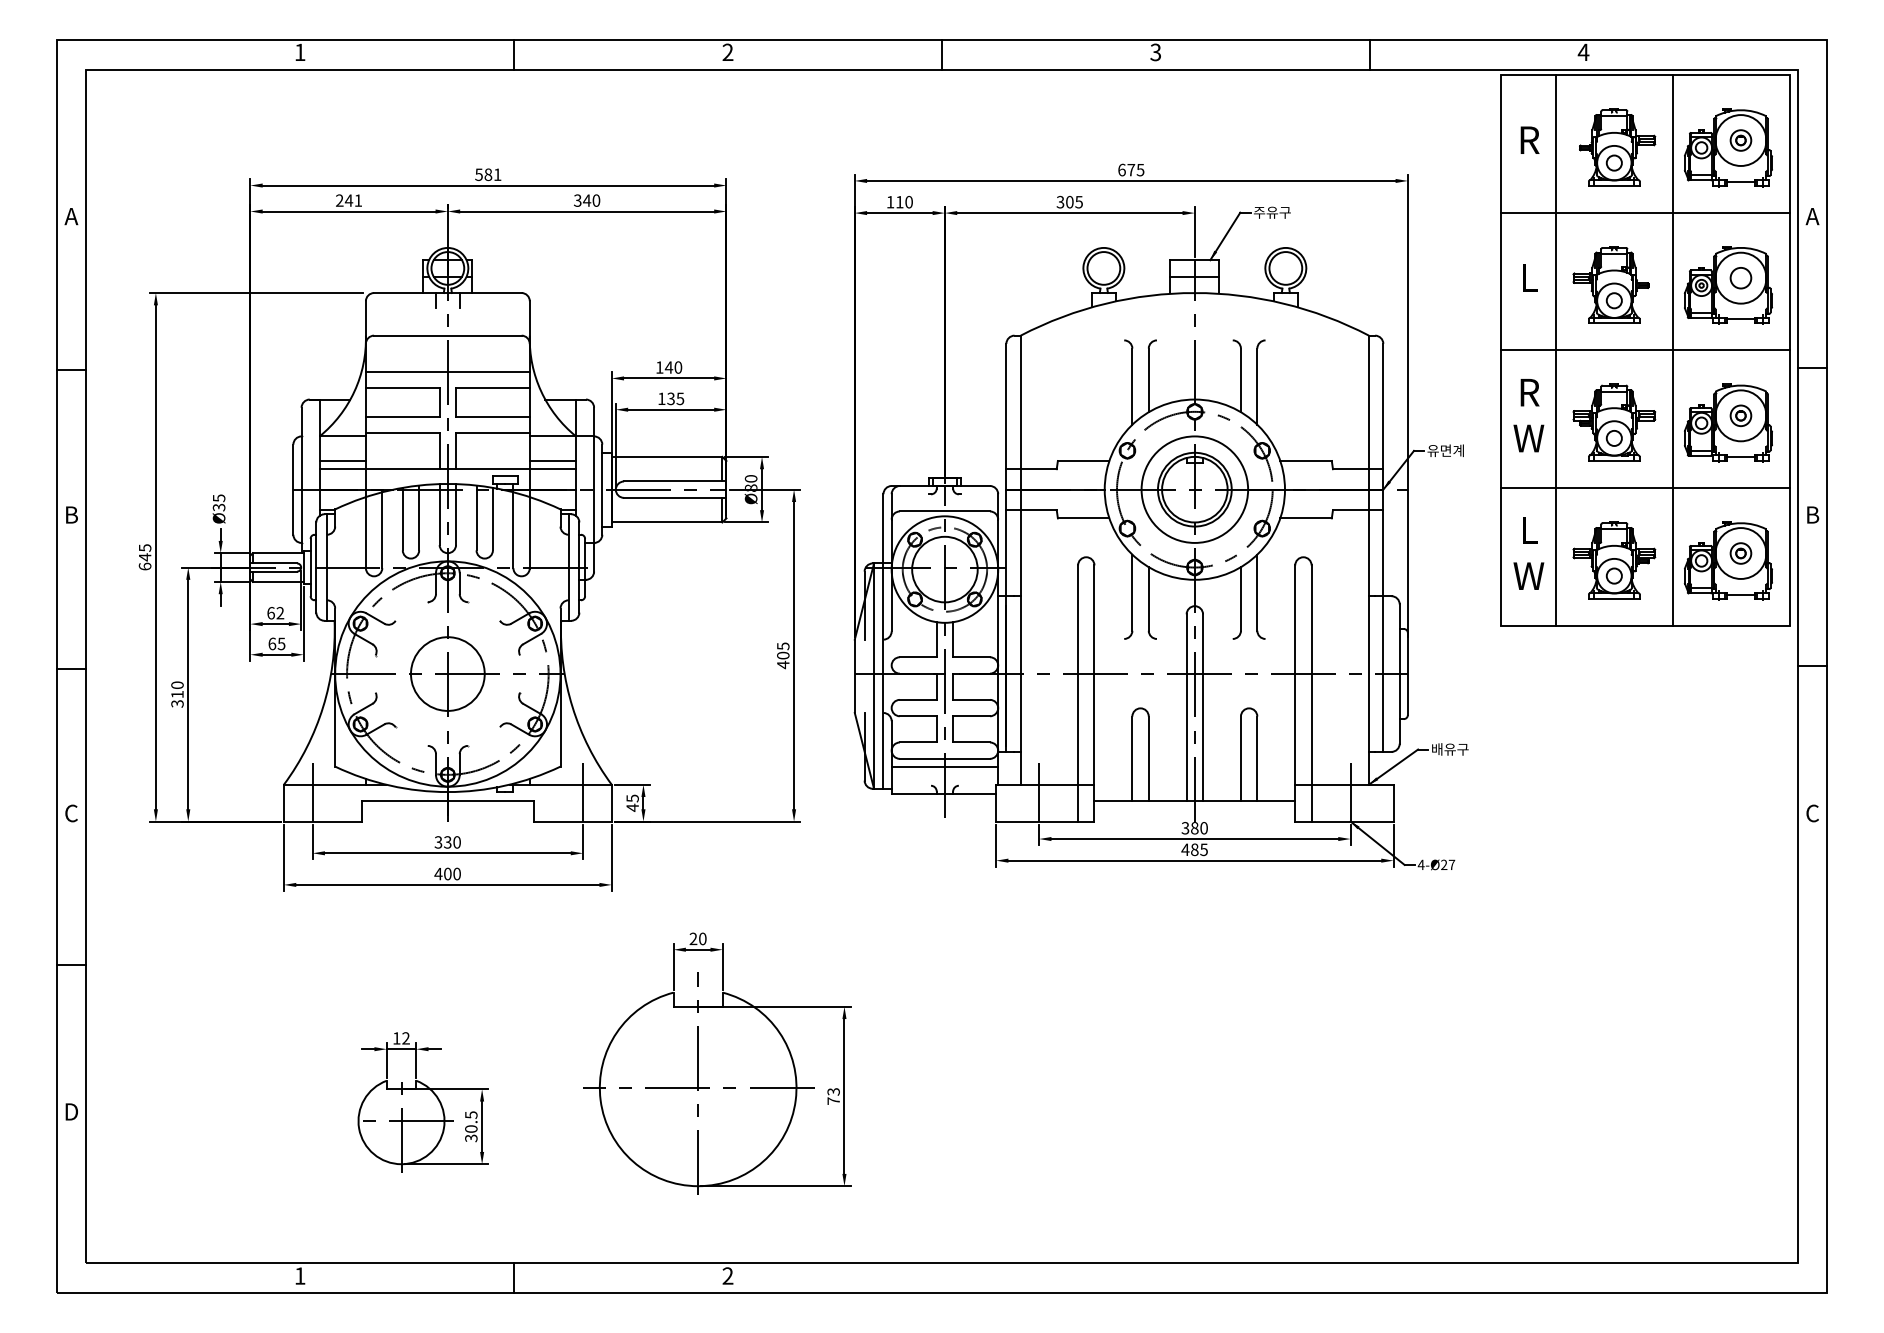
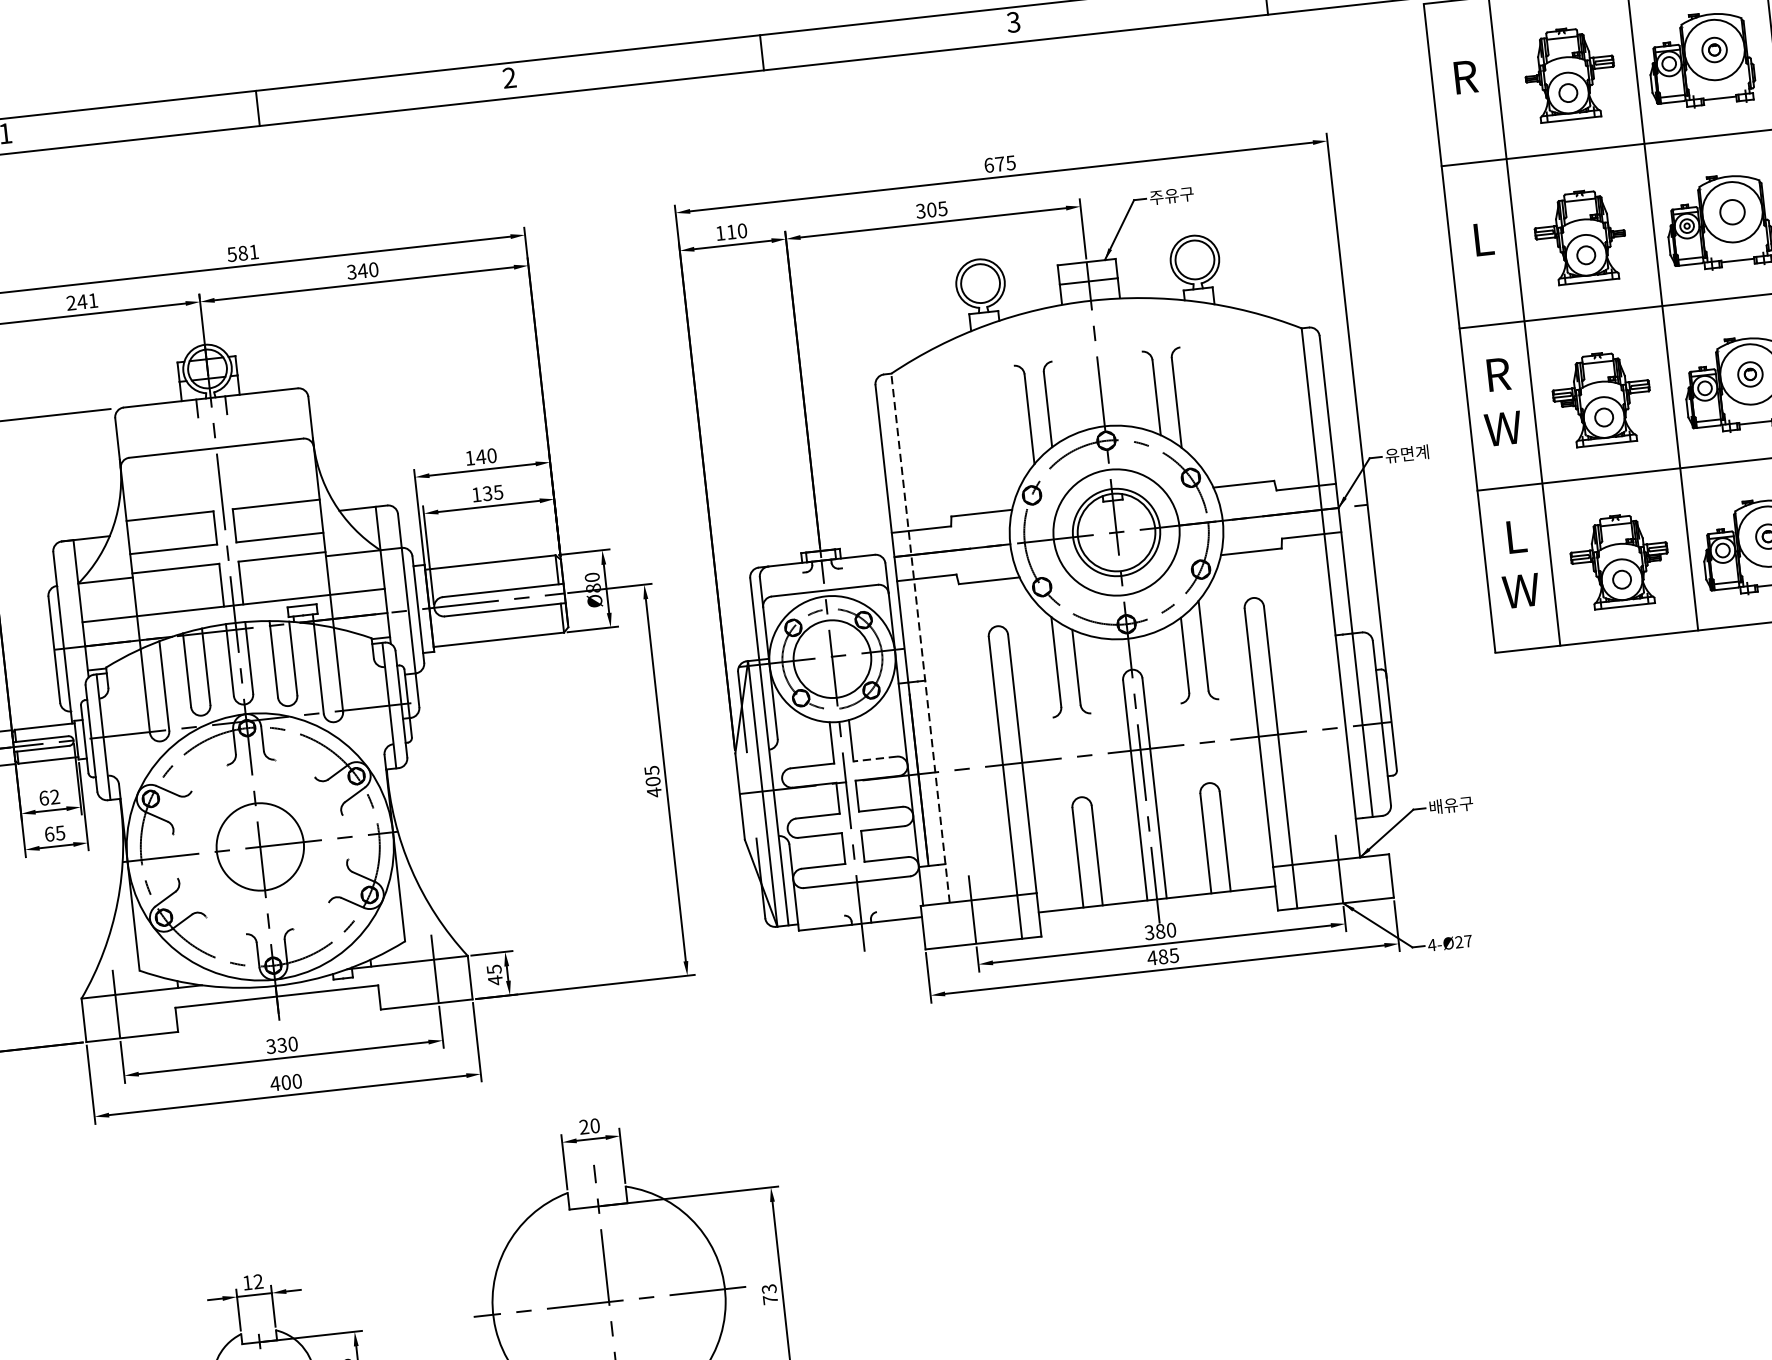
line: (447, 371) -> (220, 490), removed
line: (342, 461) -> (108, 610), removed
line: (552, 461) -> (355, 582), removed
line: (1020, 560) -> (920, 638), solid -> dashed
line: (971, 657) -> (875, 759), solid -> dashed
line: (944, 766) -> (857, 891), removed

